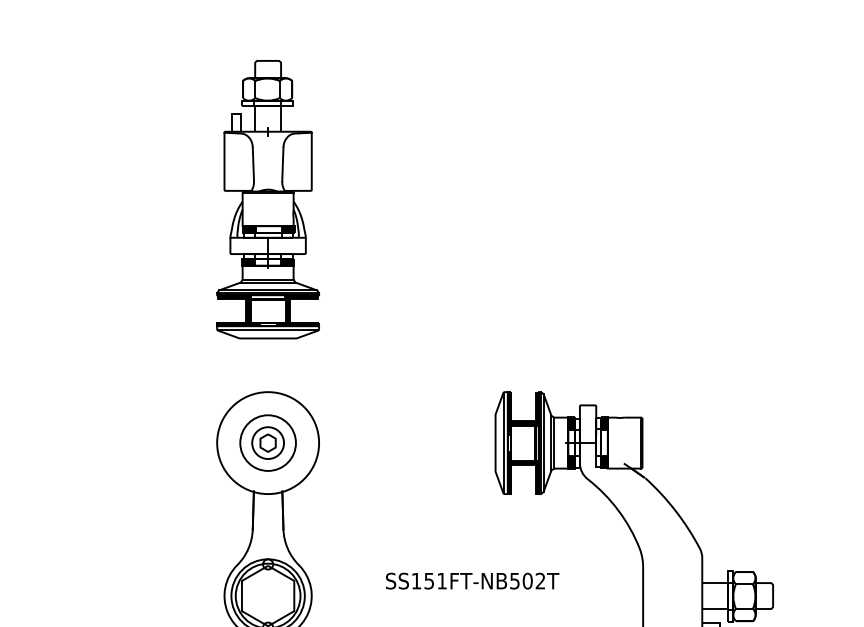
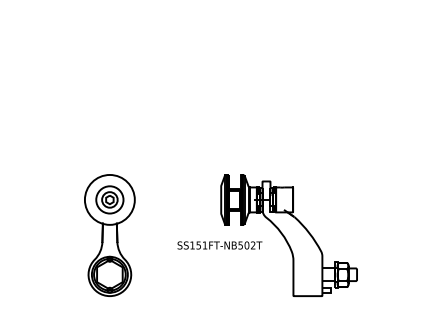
part: (267, 199) -> (109, 80), removed
text: (471, 581) -> (219, 245), moved

